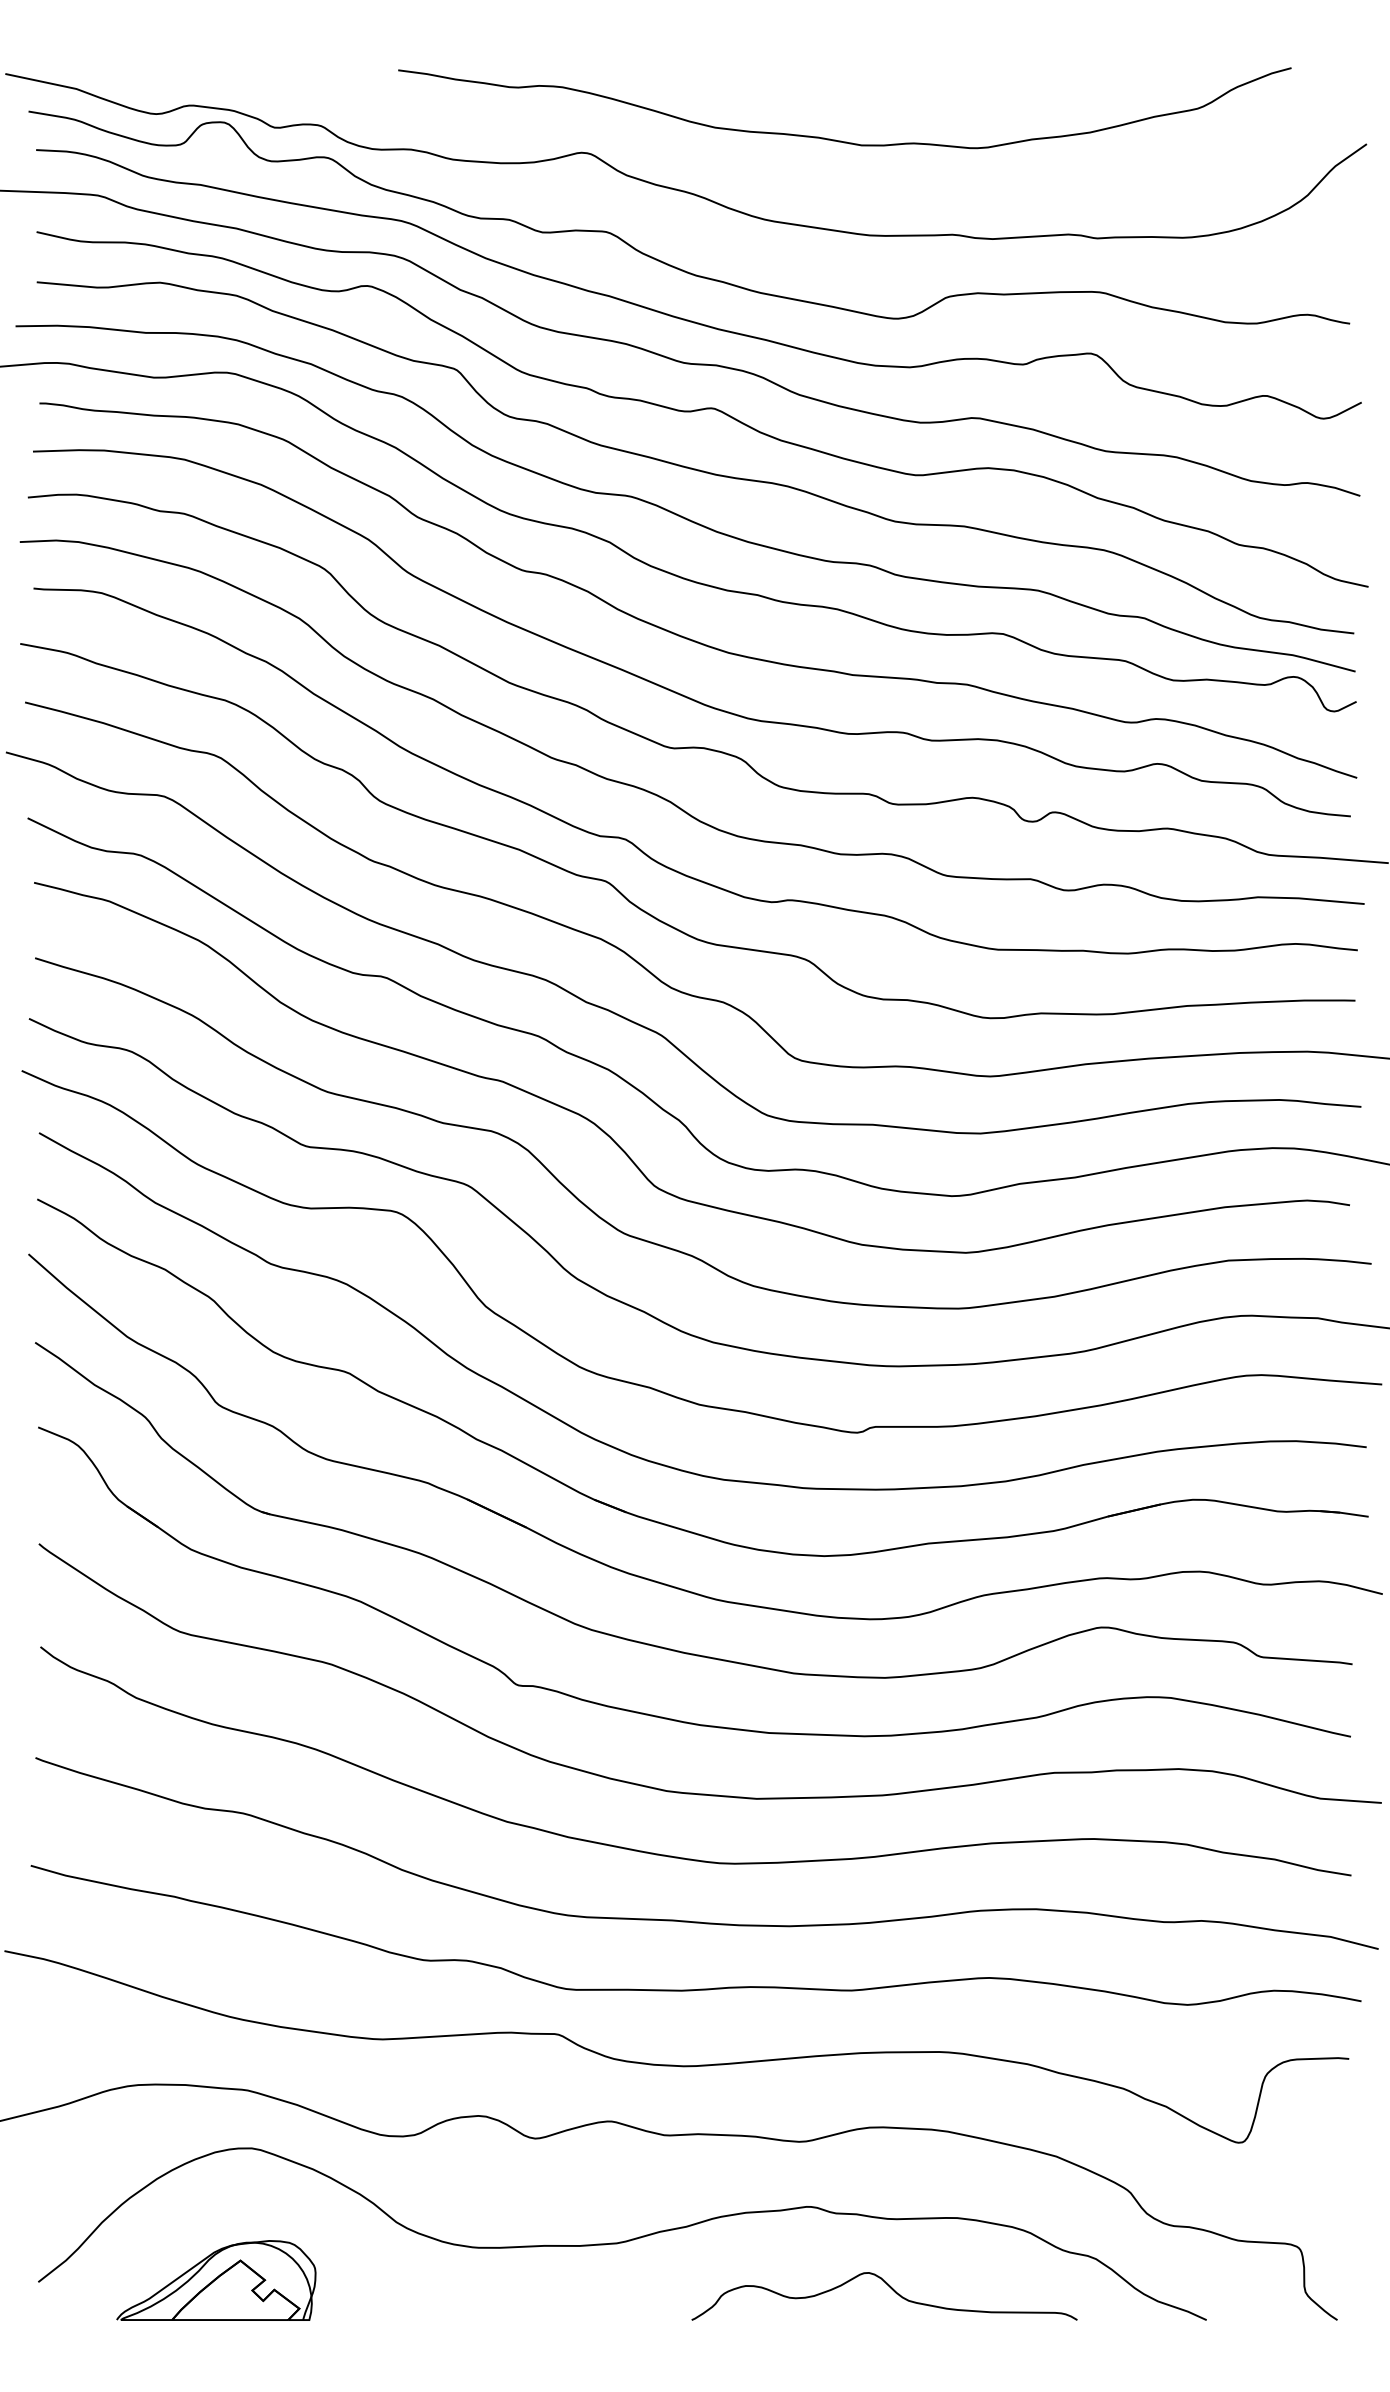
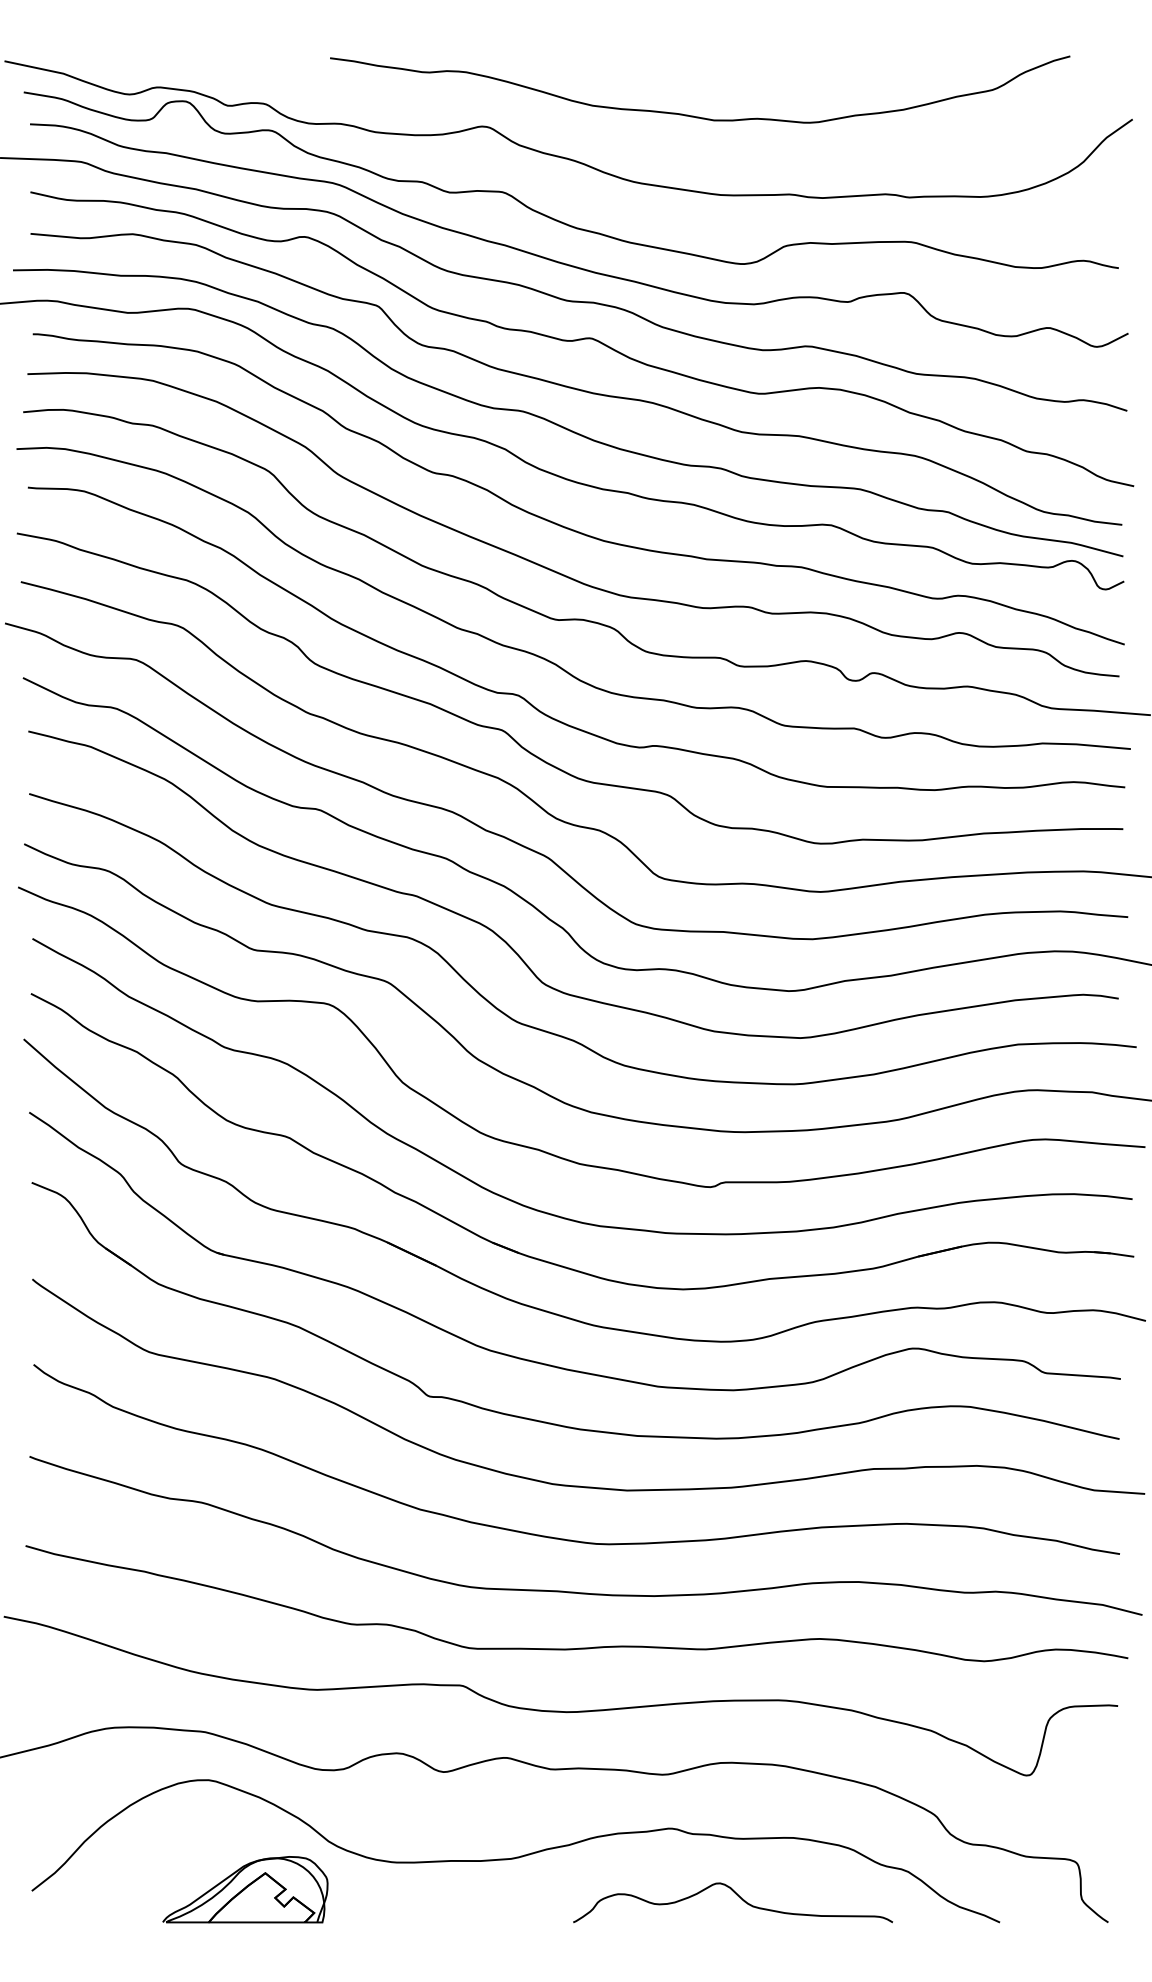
part: (216, 2280) -> (245, 1889), moved

